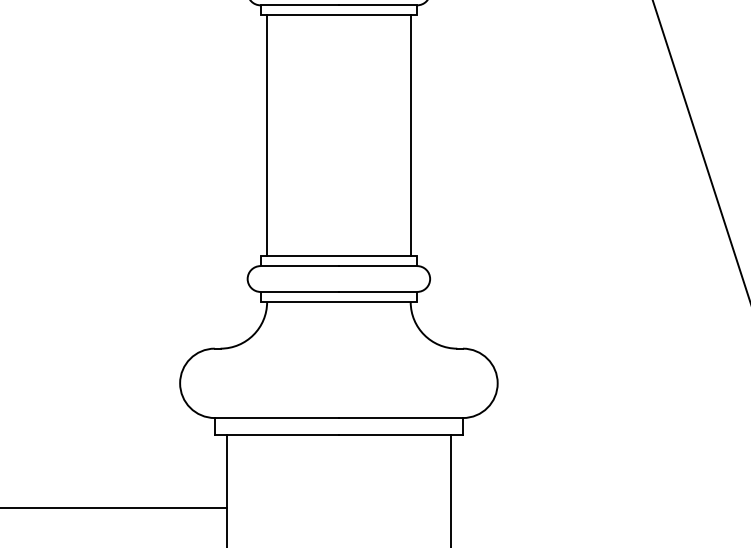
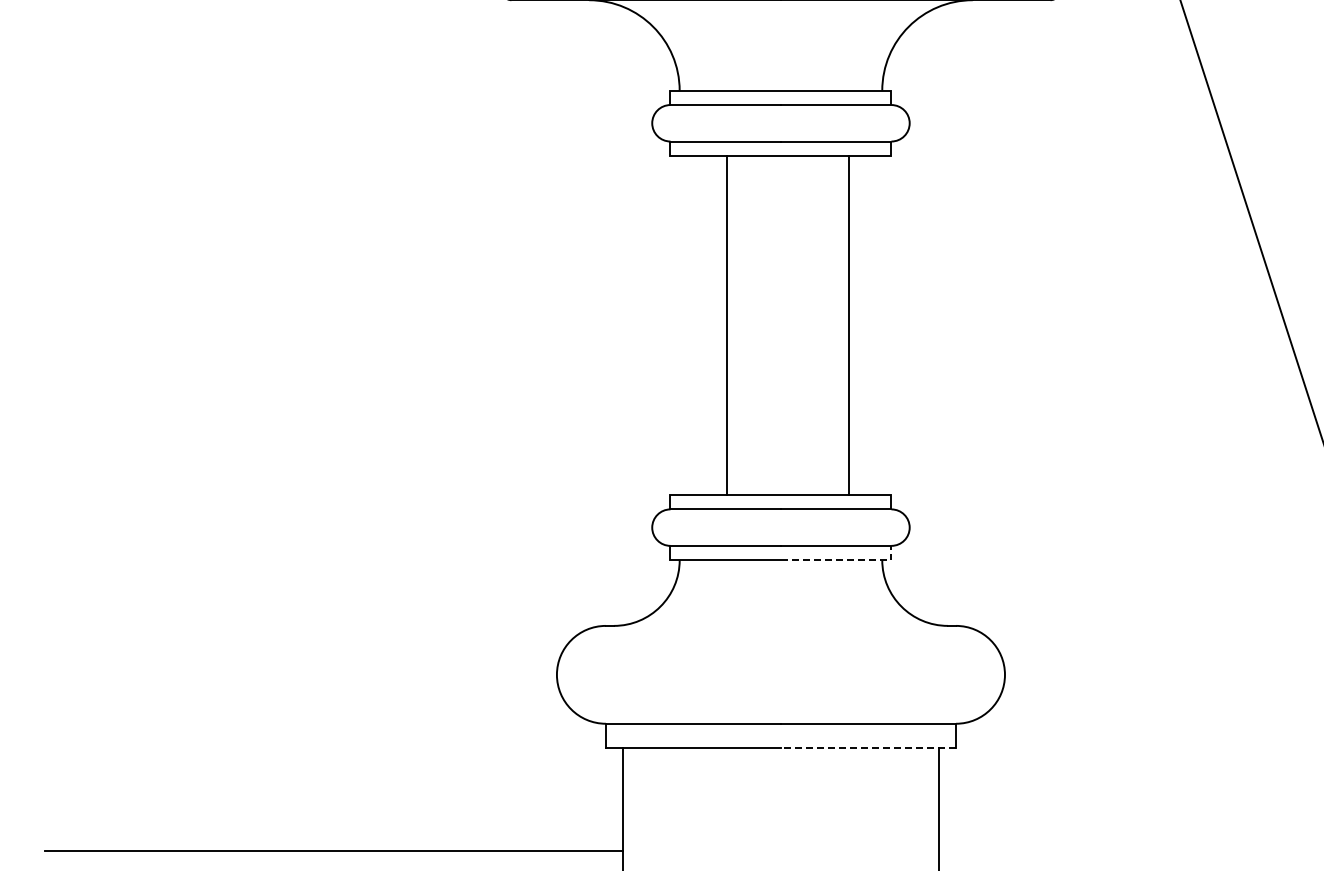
line: (266, 135) -> (726, 325), moved
line: (410, 135) -> (849, 325), moved
line: (383, 302) -> (844, 560), solid -> dashed
line: (400, 434) -> (868, 747), solid -> dashed

